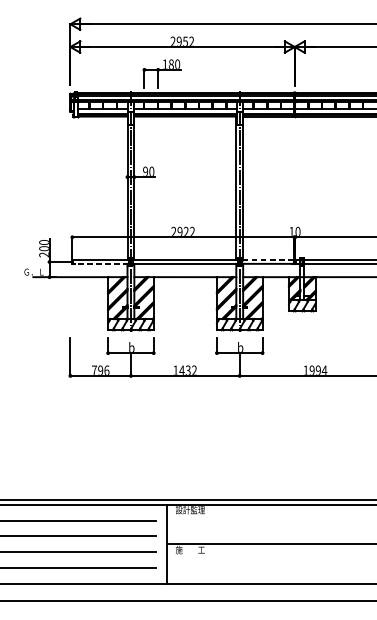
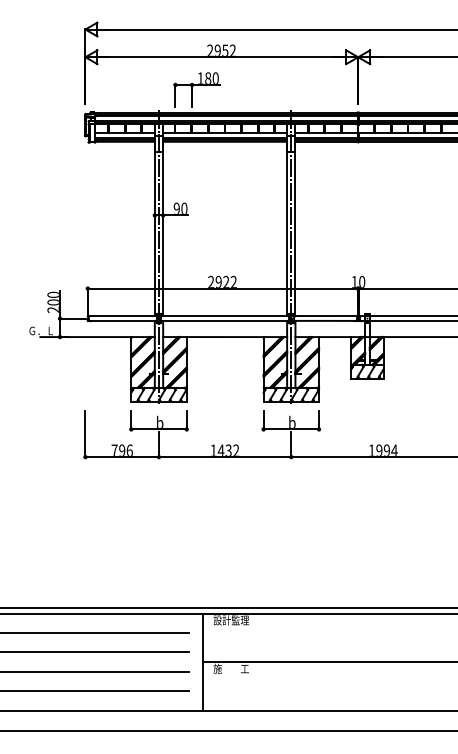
line: (267, 260) -> (325, 316), dashed -> solid
line: (100, 263) -> (122, 320), dashed -> solid

